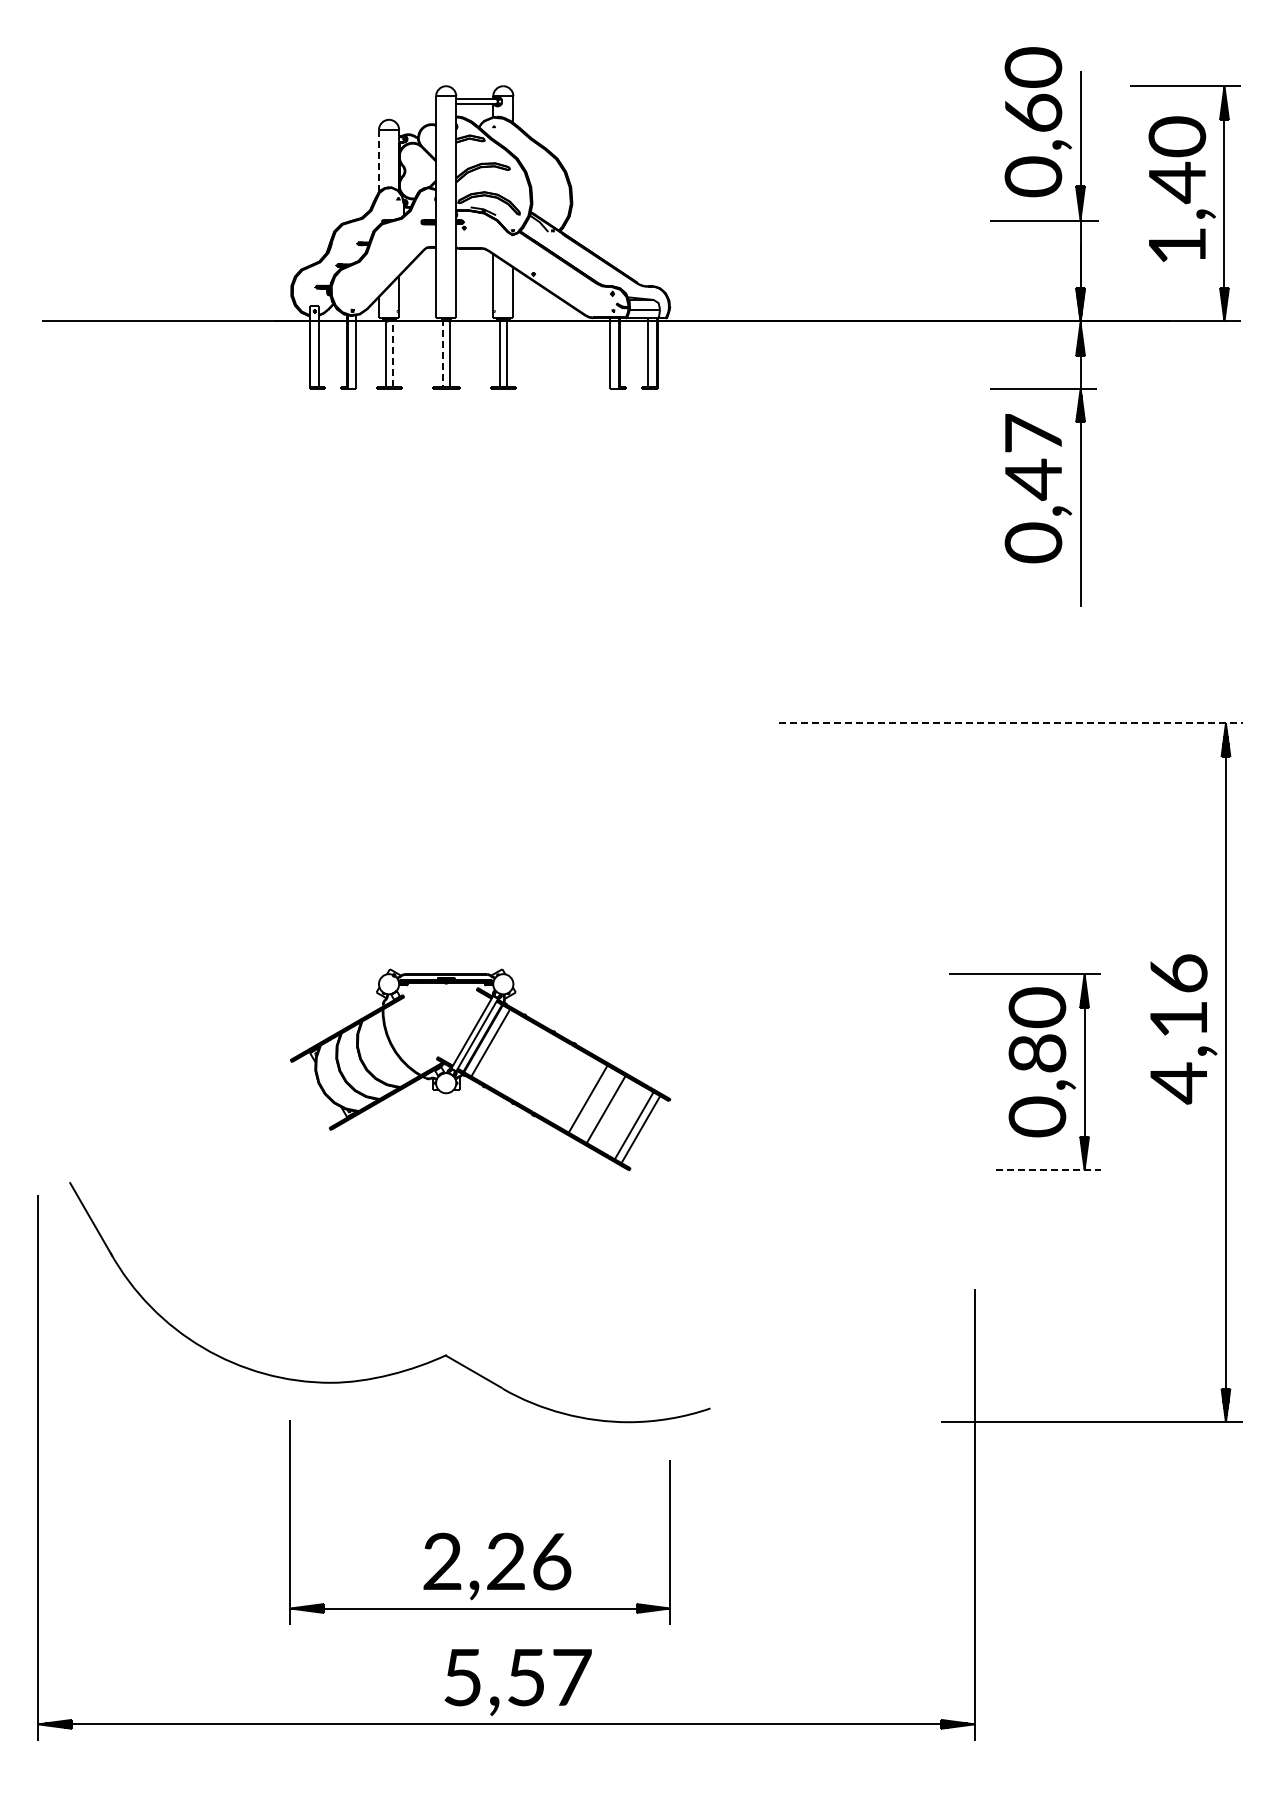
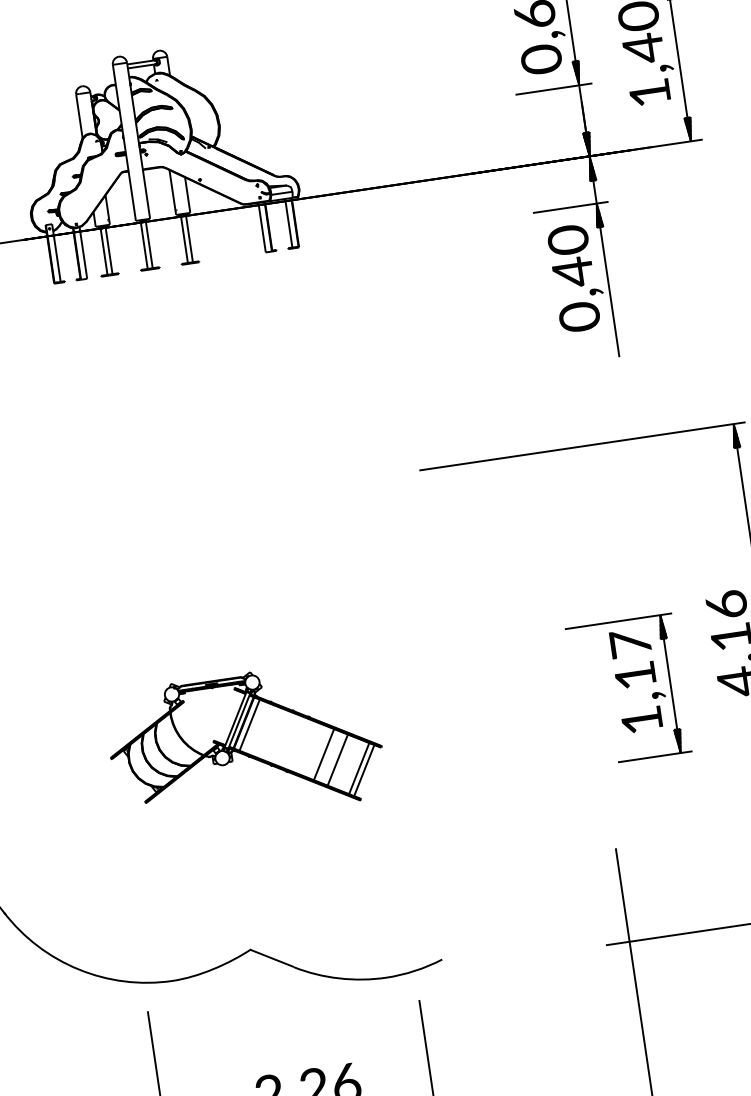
line: (378, 160) -> (79, 116), dashed -> solid
line: (392, 352) -> (108, 249), dashed -> solid
line: (442, 353) -> (144, 245), dashed -> solid
text: (1033, 433) -> (568, 240), 0,47 -> 0,40
line: (1010, 723) -> (582, 446), dashed -> solid
text: (1037, 1062) -> (636, 682), 0,80 -> 1,17
line: (1048, 1170) -> (655, 757), dashed -> solid

